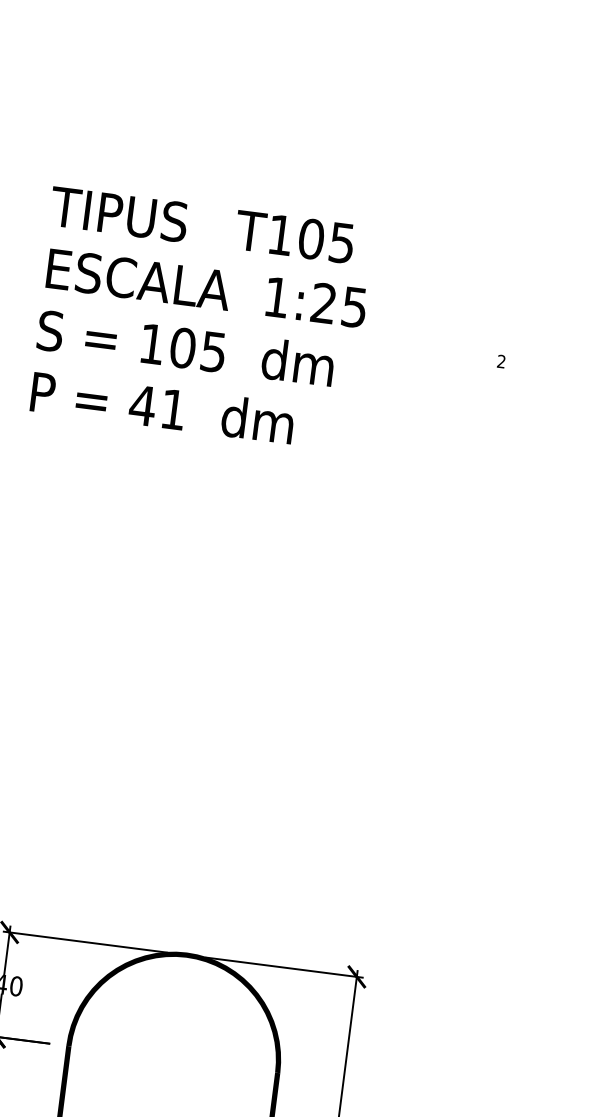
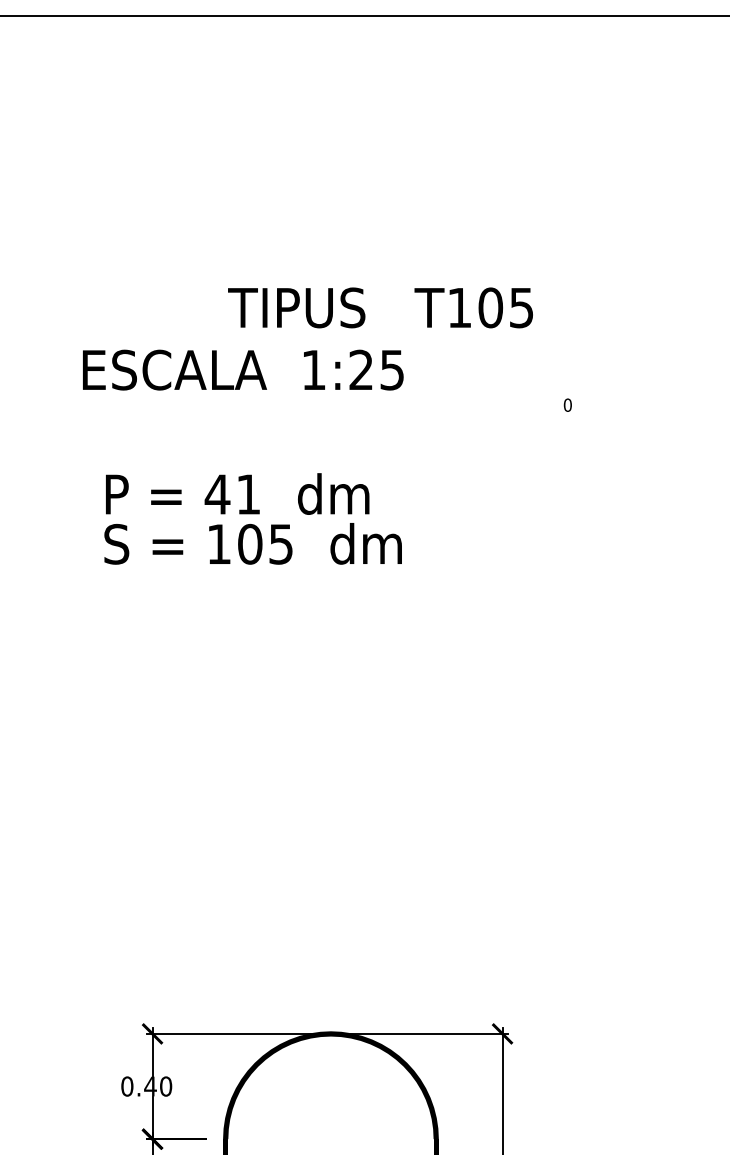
text: (202, 224) -> (380, 307), moved
text: (207, 287) -> (243, 369), moved
text: (185, 347) -> (252, 543), moved
text: (501, 360) -> (567, 404), 2 -> 0

